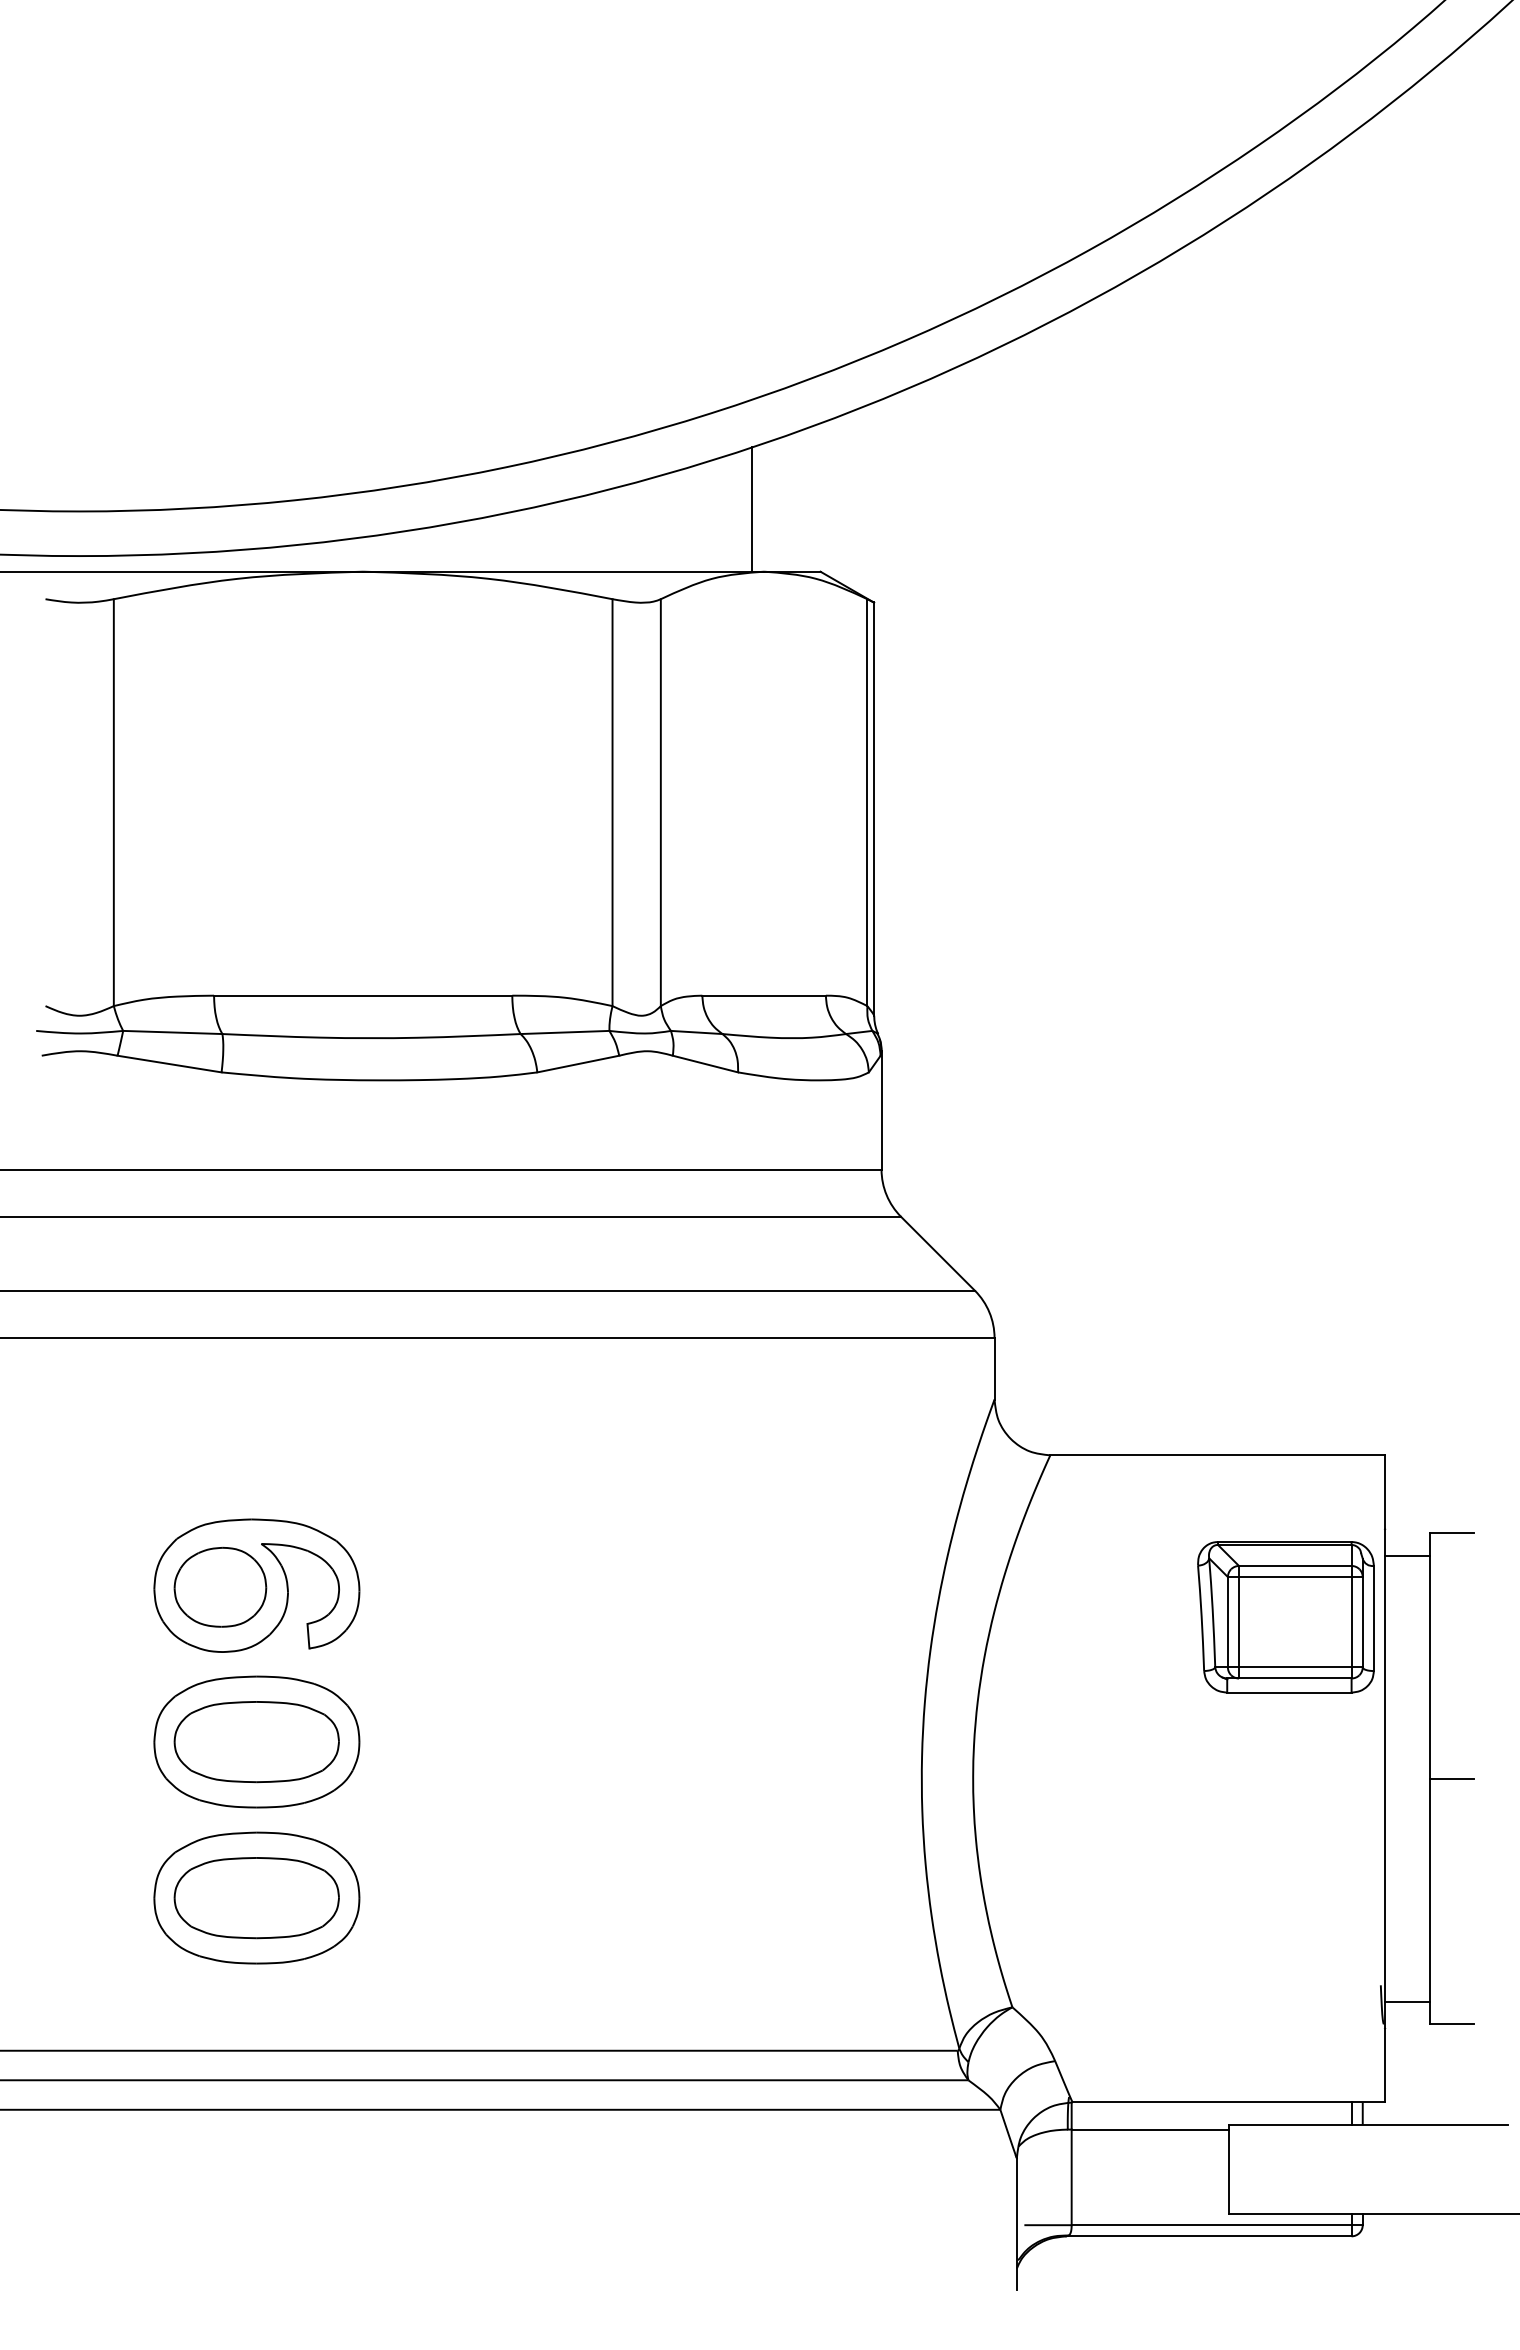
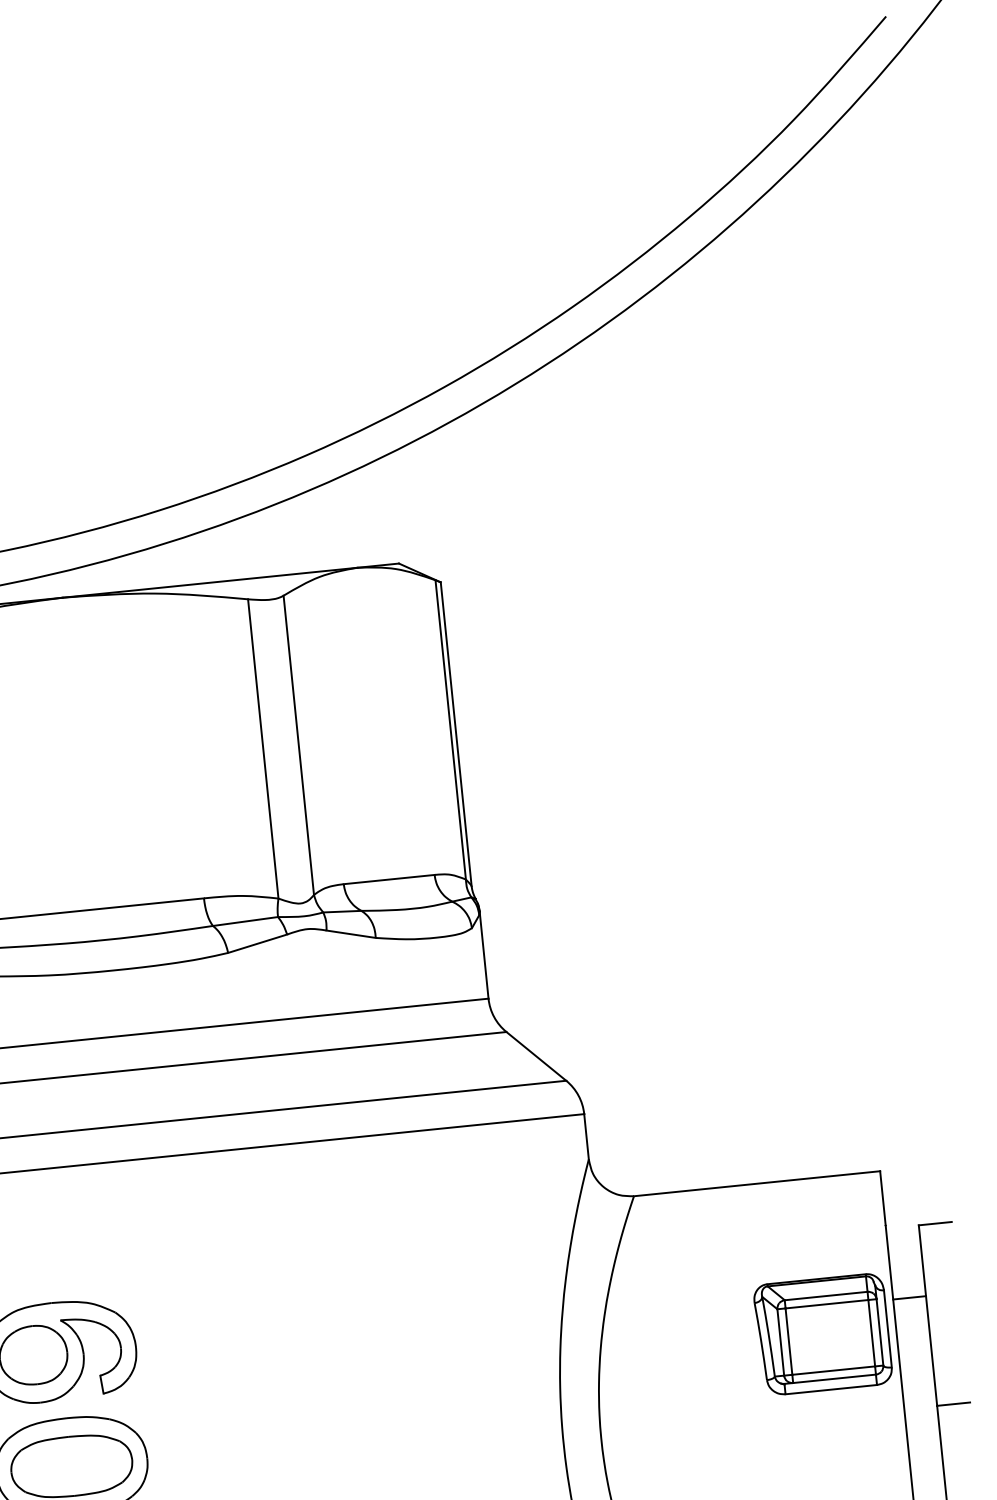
line: (752, 508) -> (344, 522), removed
line: (1407, 1555) -> (909, 1297), moved
part: (1285, 1617) -> (822, 1334), moved

